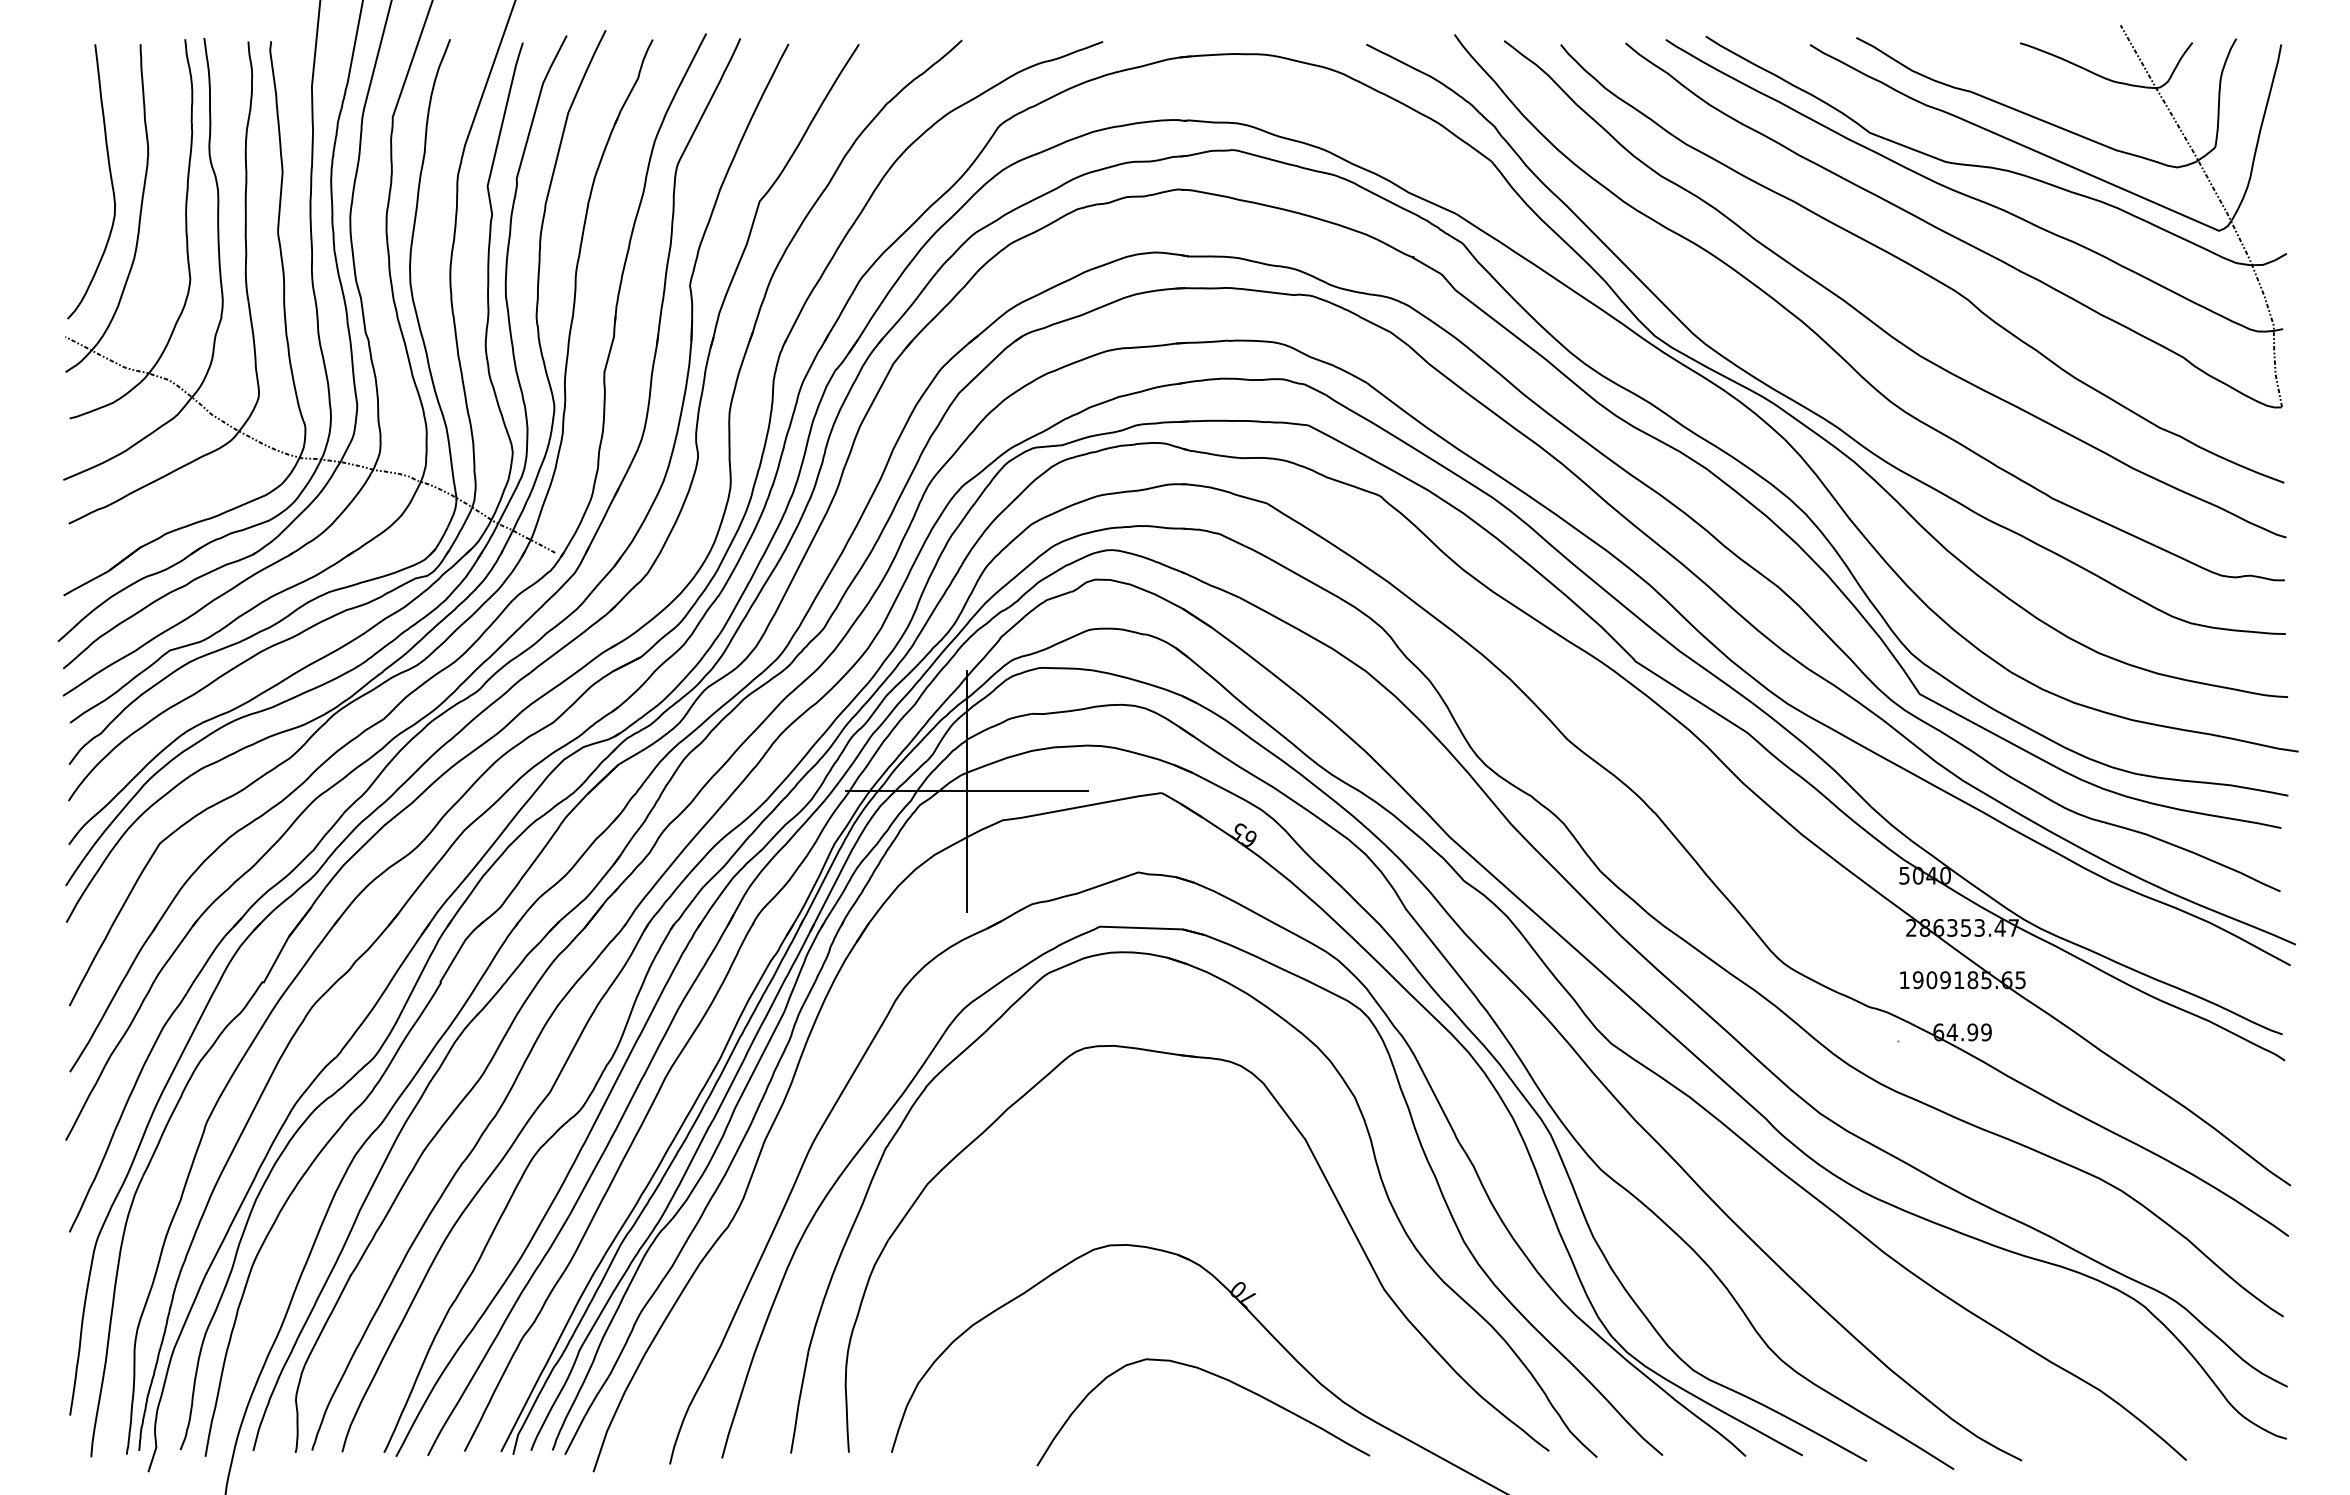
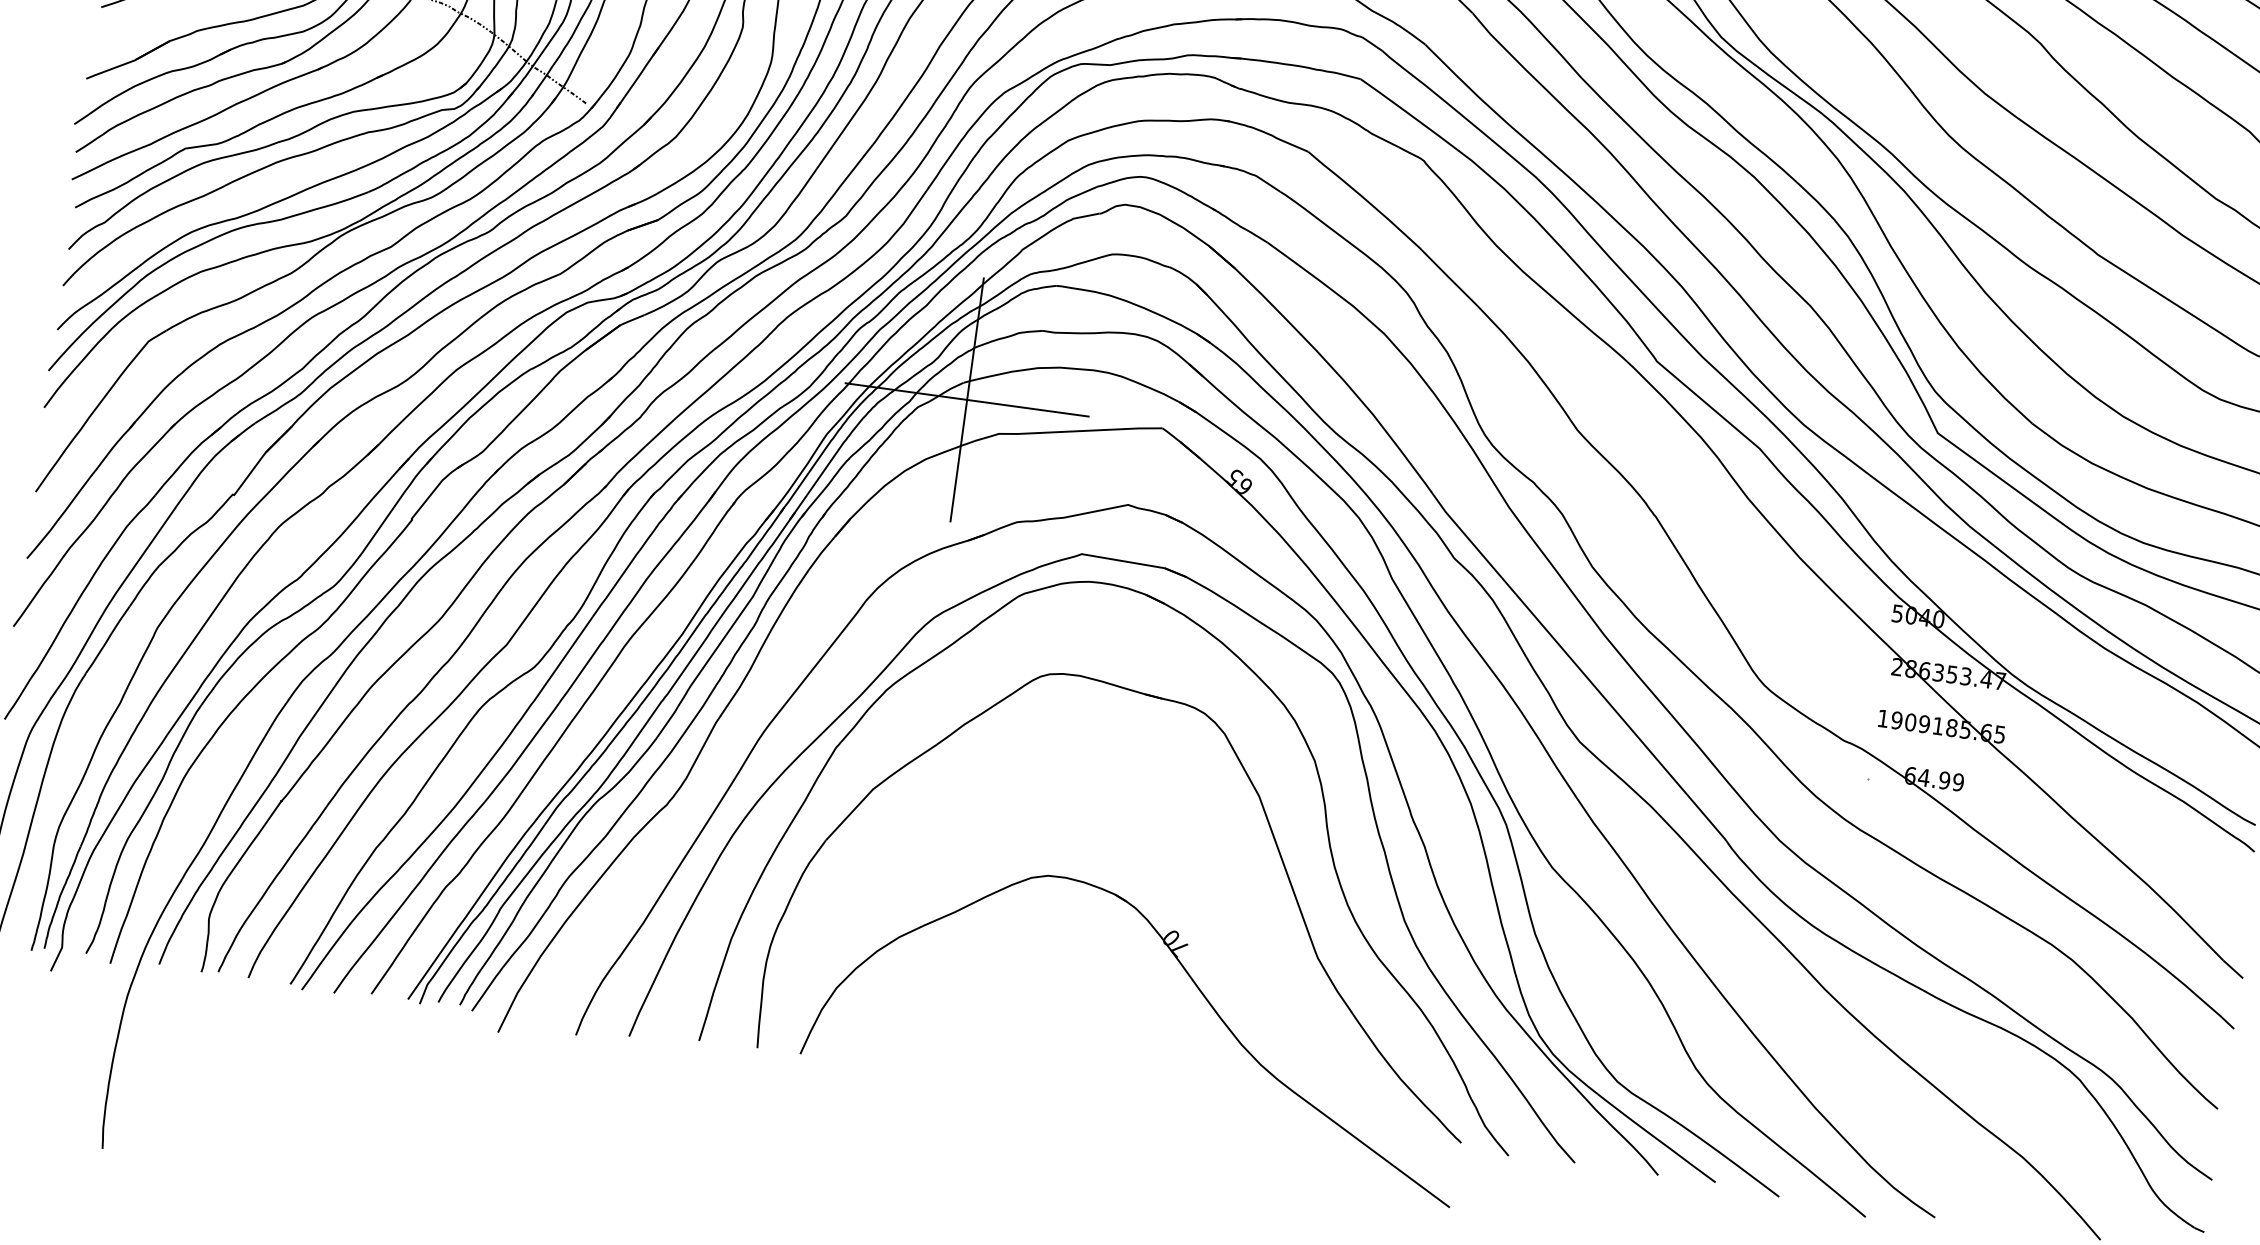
curve: (1218, 1377) -> (1139, 1023), removed

